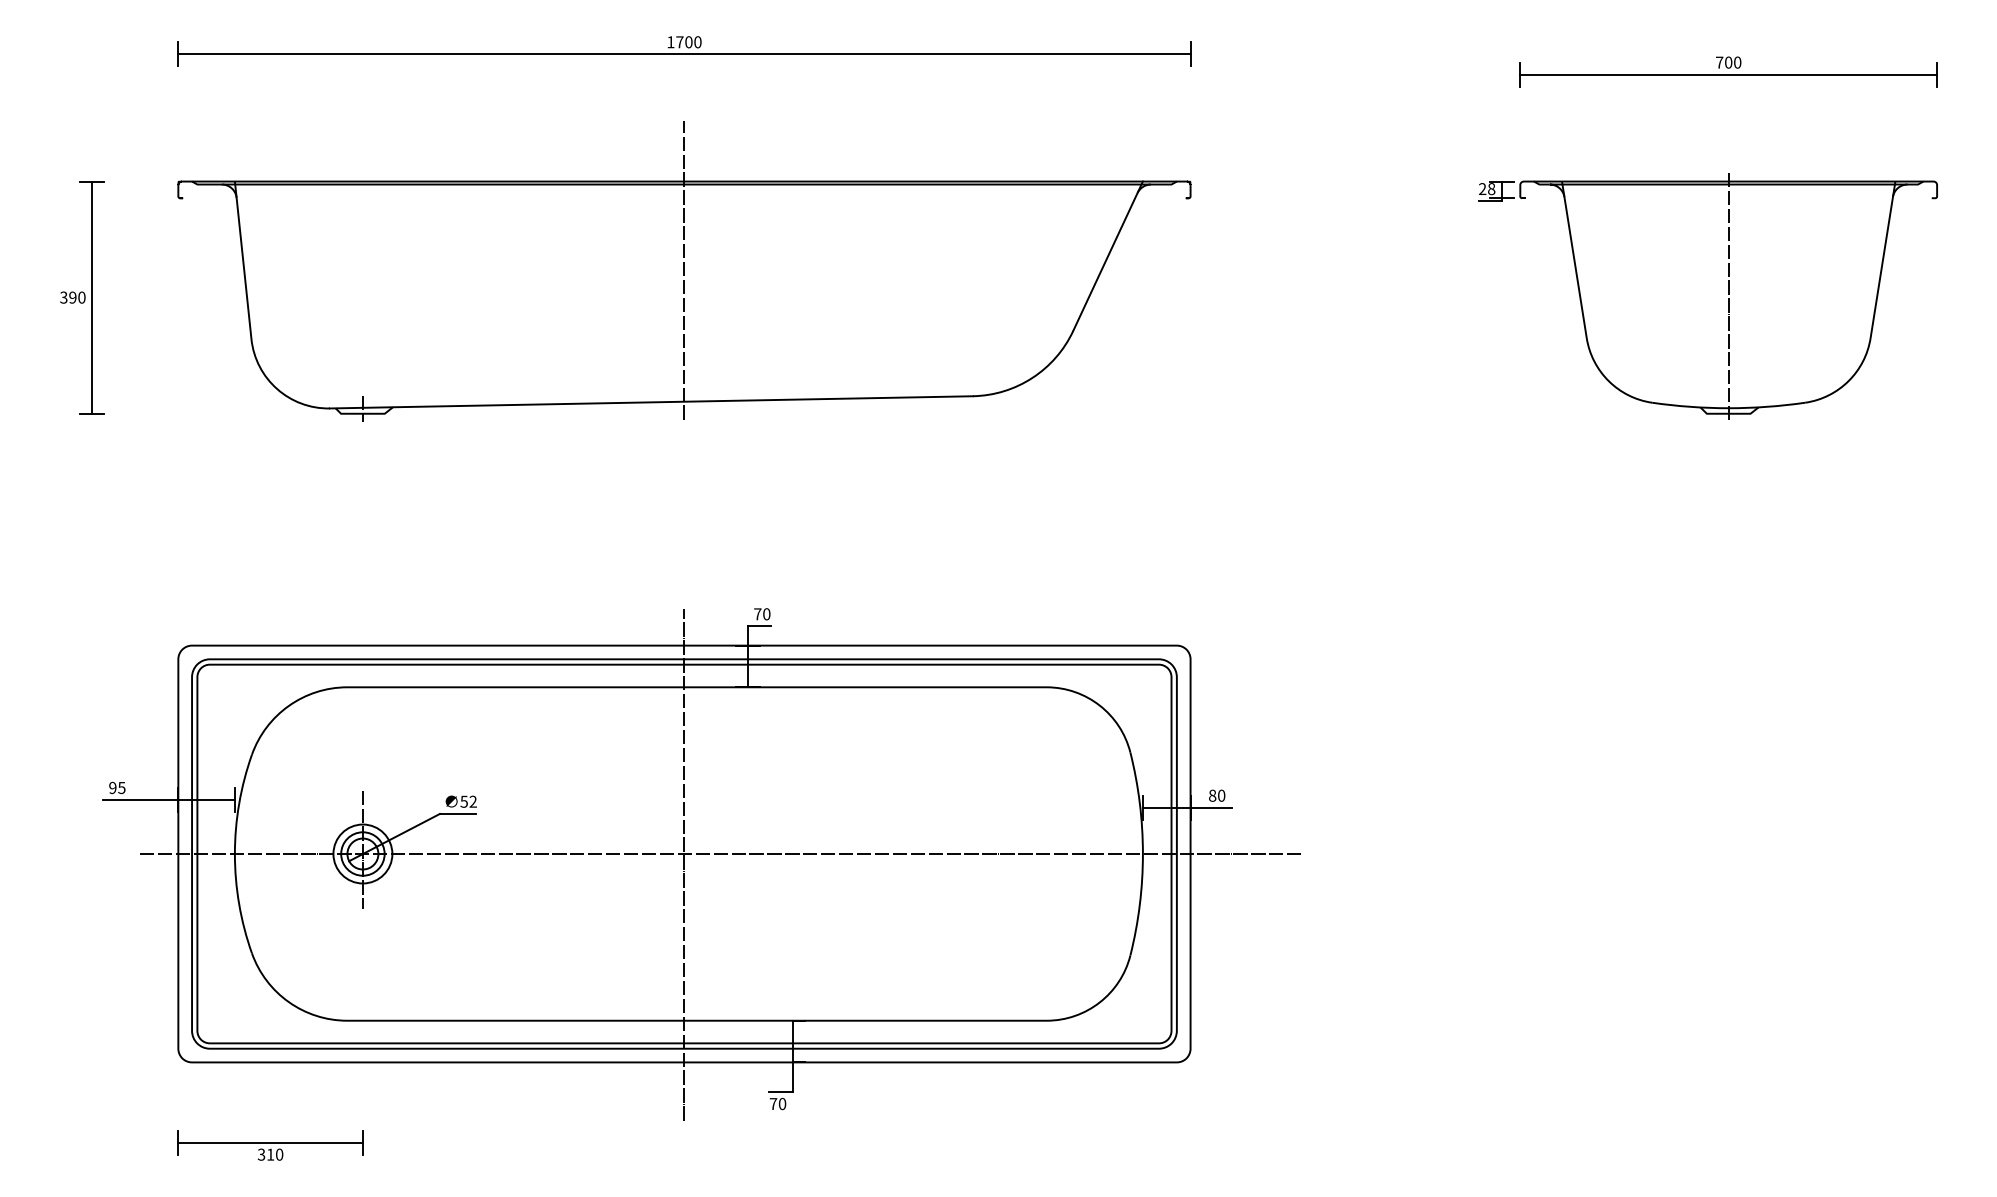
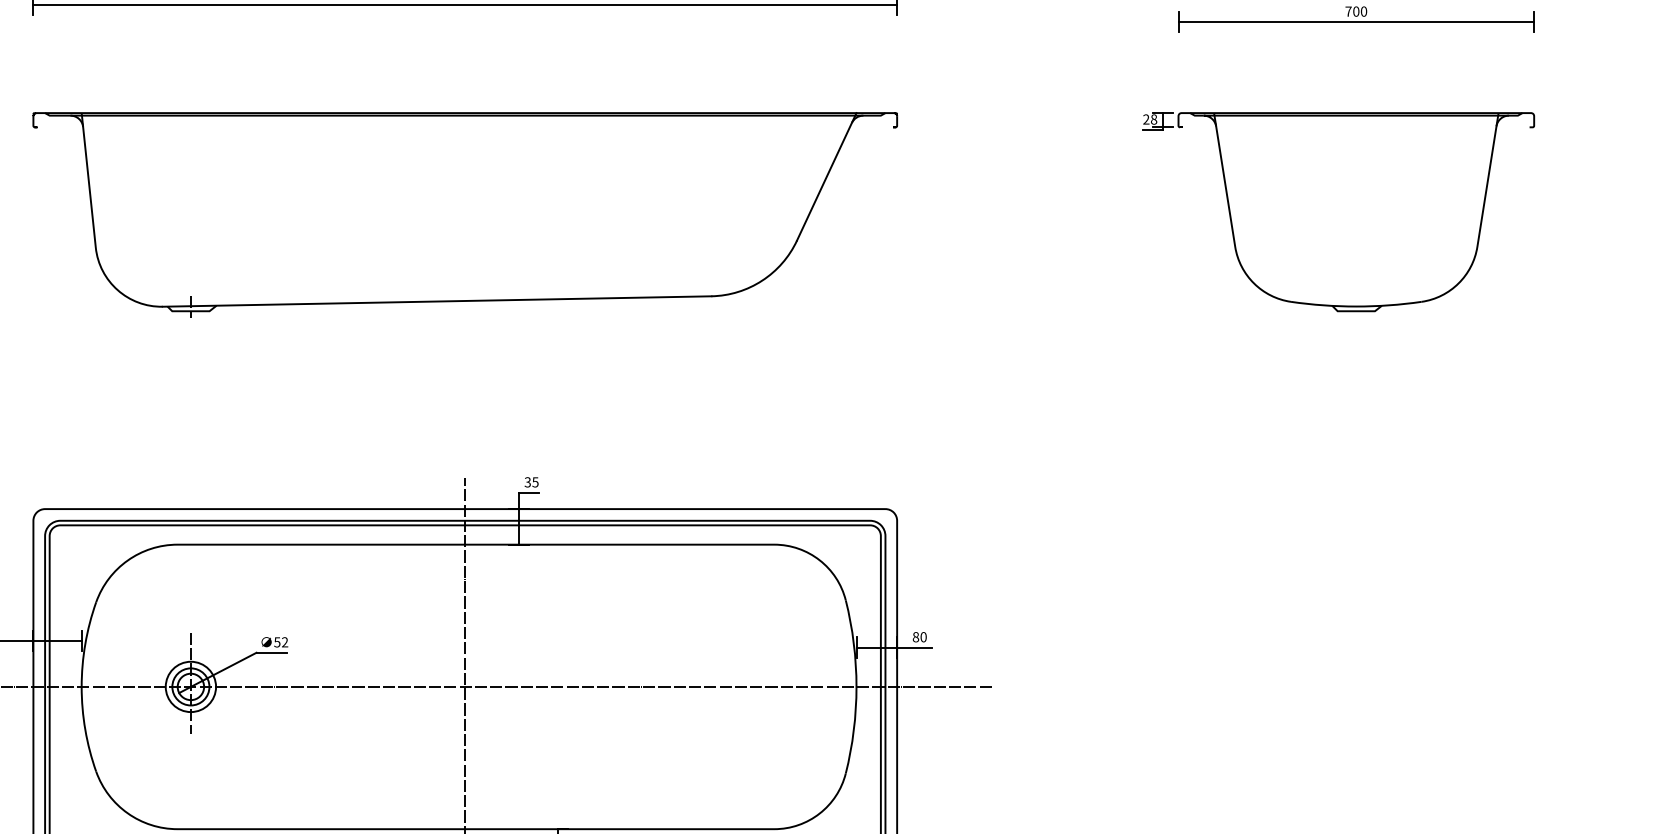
line: (684, 269) -> (465, 188), removed
line: (1728, 297) -> (1356, 212), removed
text: (762, 614) -> (531, 482), 70 -> 35

